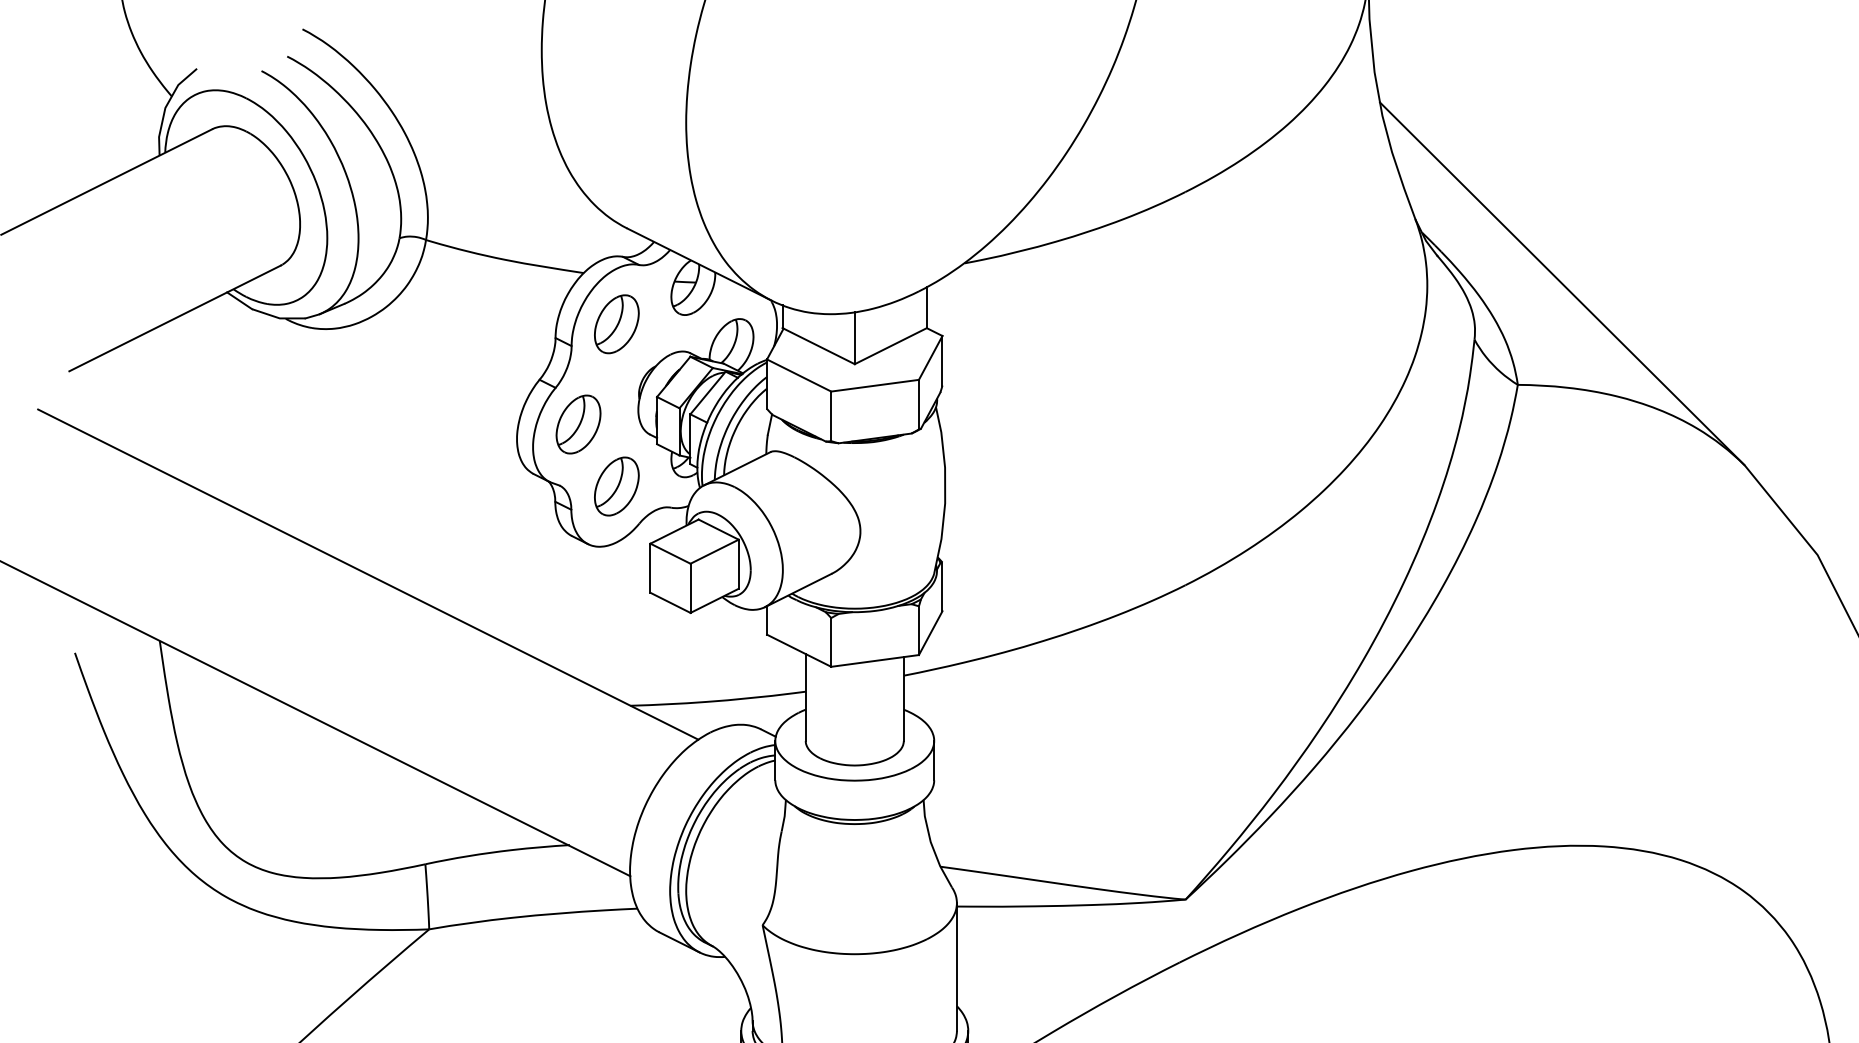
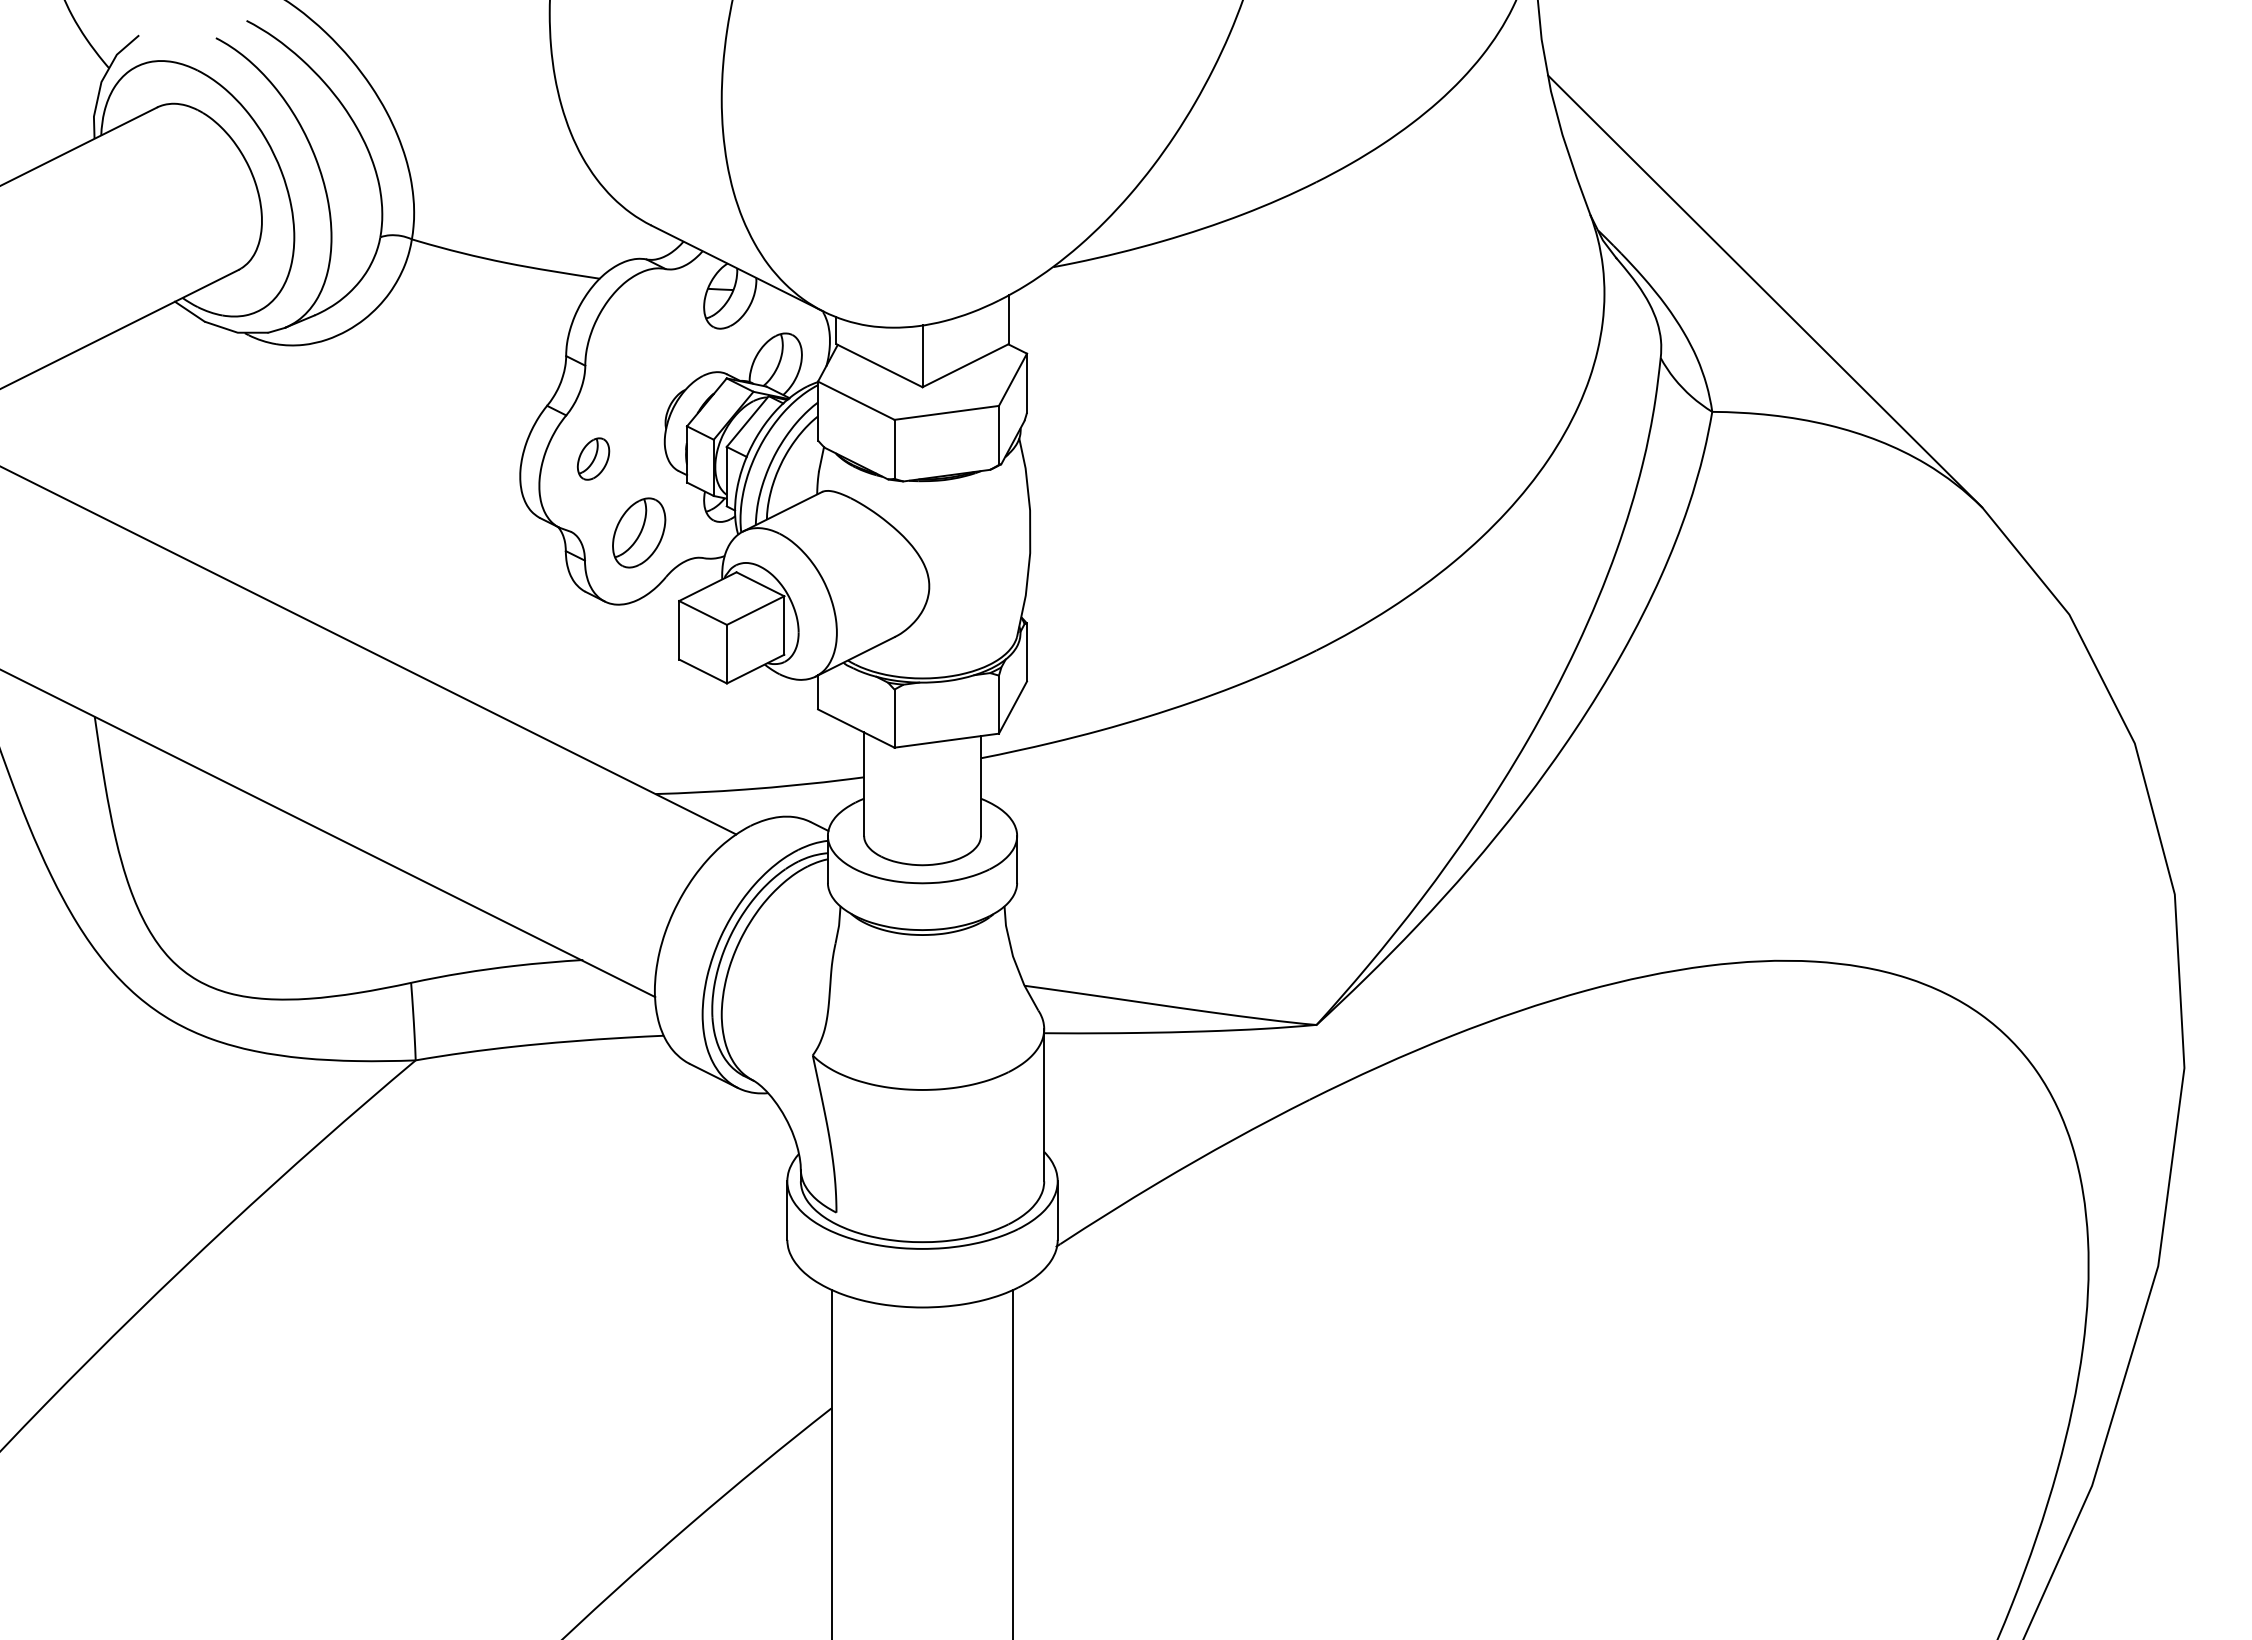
part: (617, 324) -> (639, 339), removed
part: (578, 424) -> (593, 458), size x0.6

